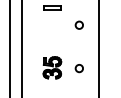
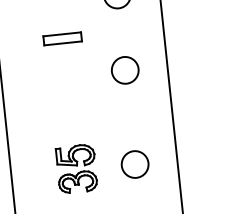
circle: (79, 25) -> (125, 71), size x1.67
circle: (79, 68) -> (135, 164), size x1.67

